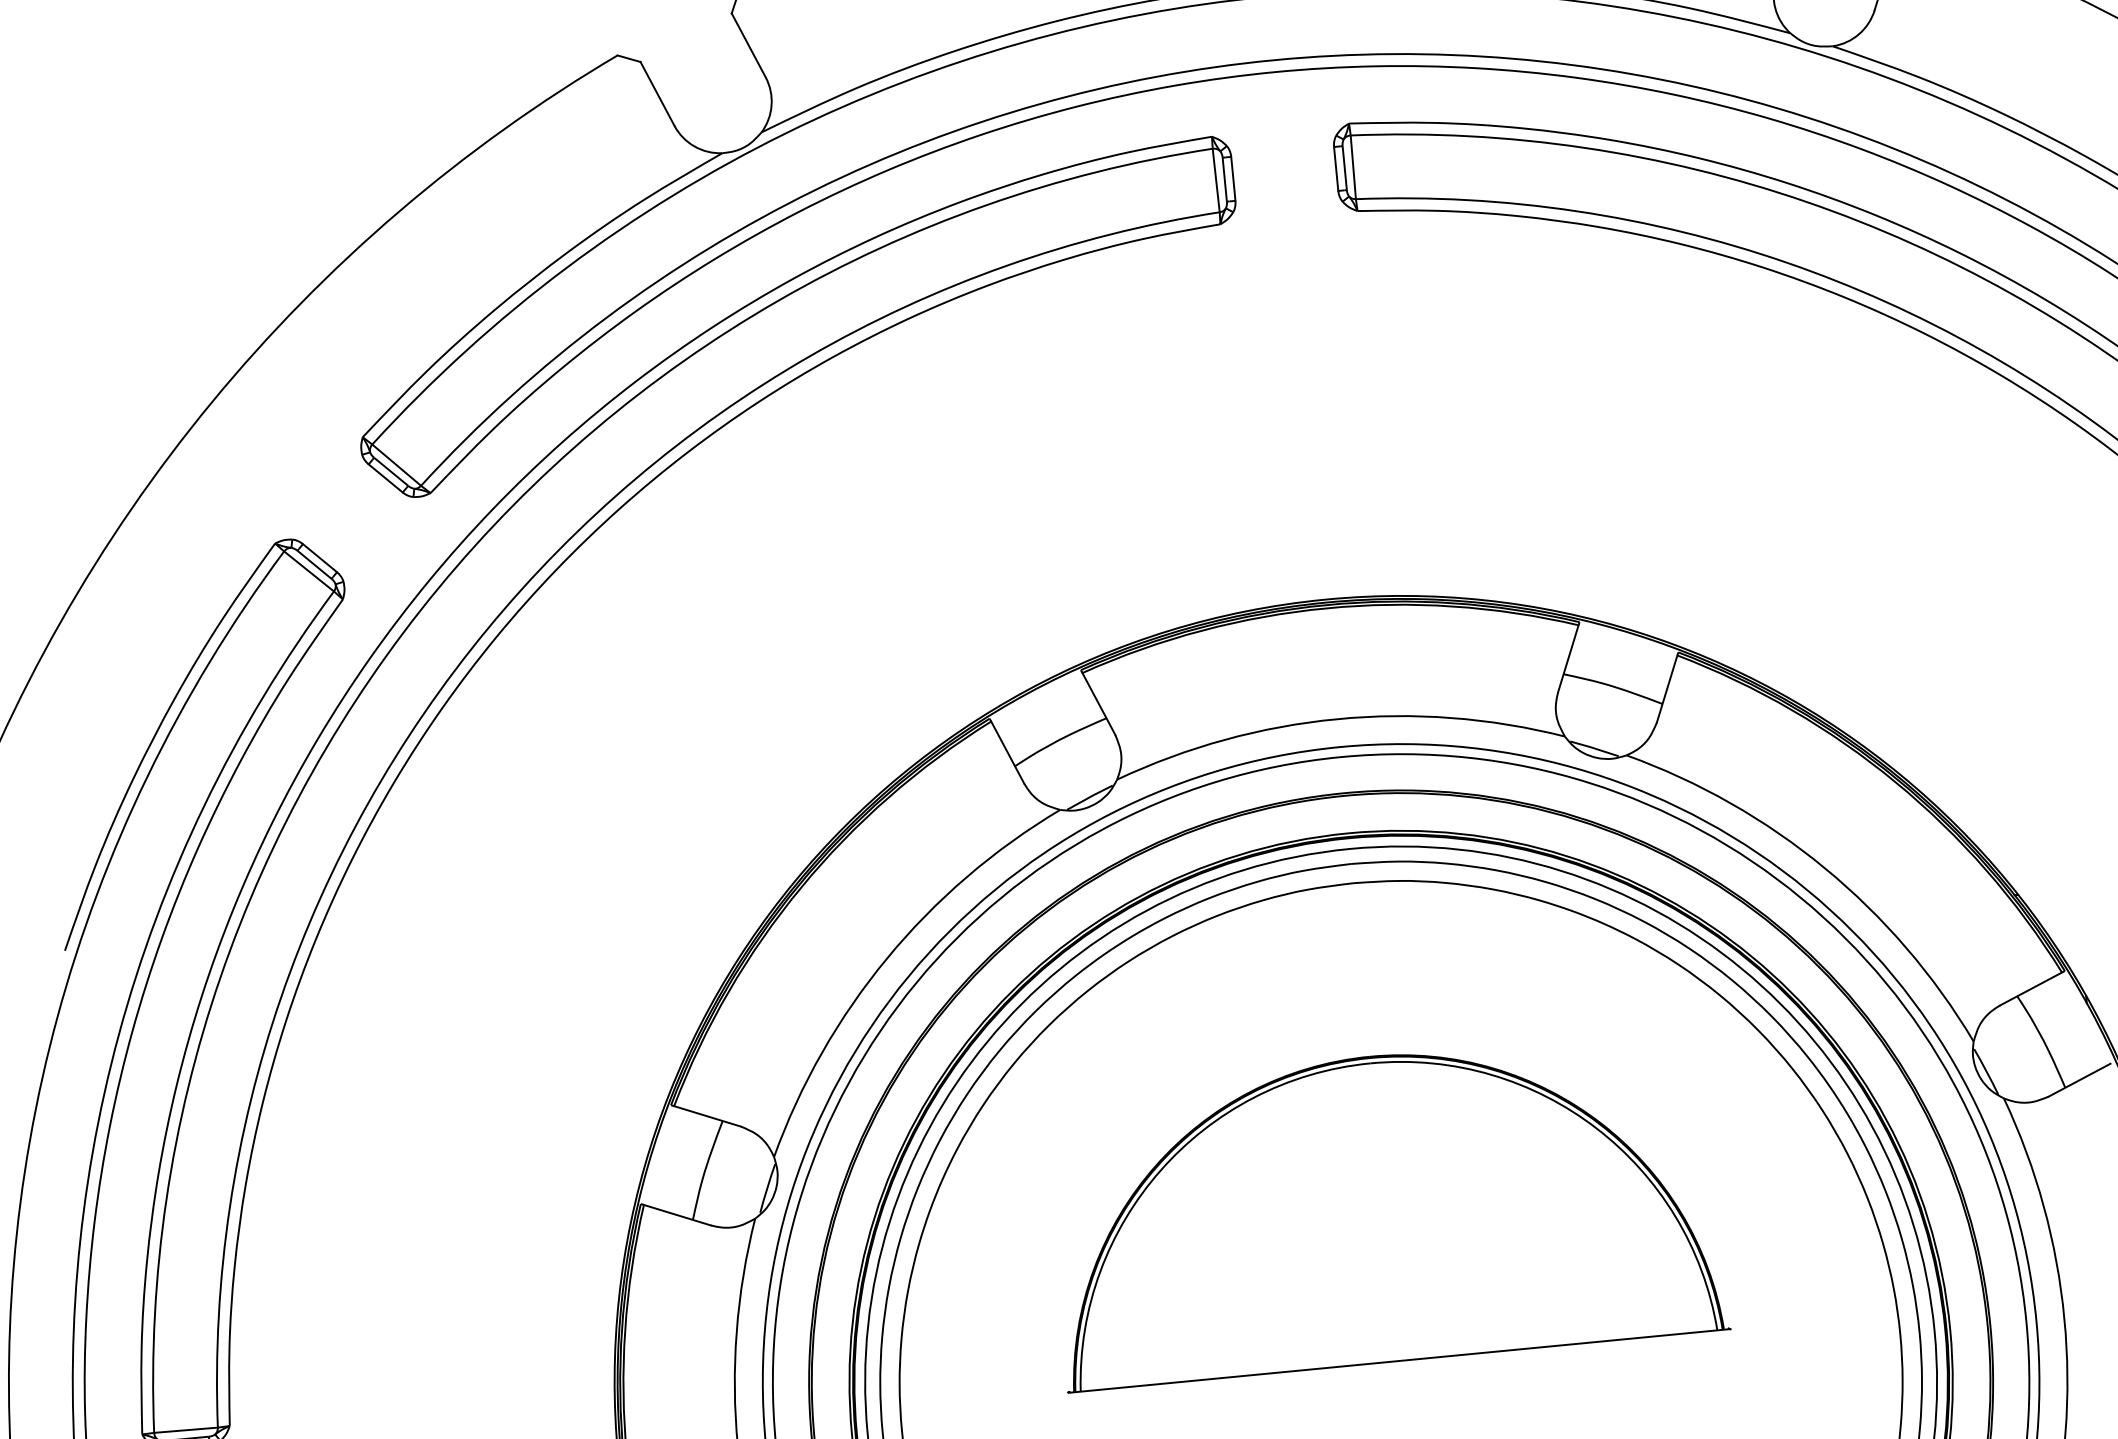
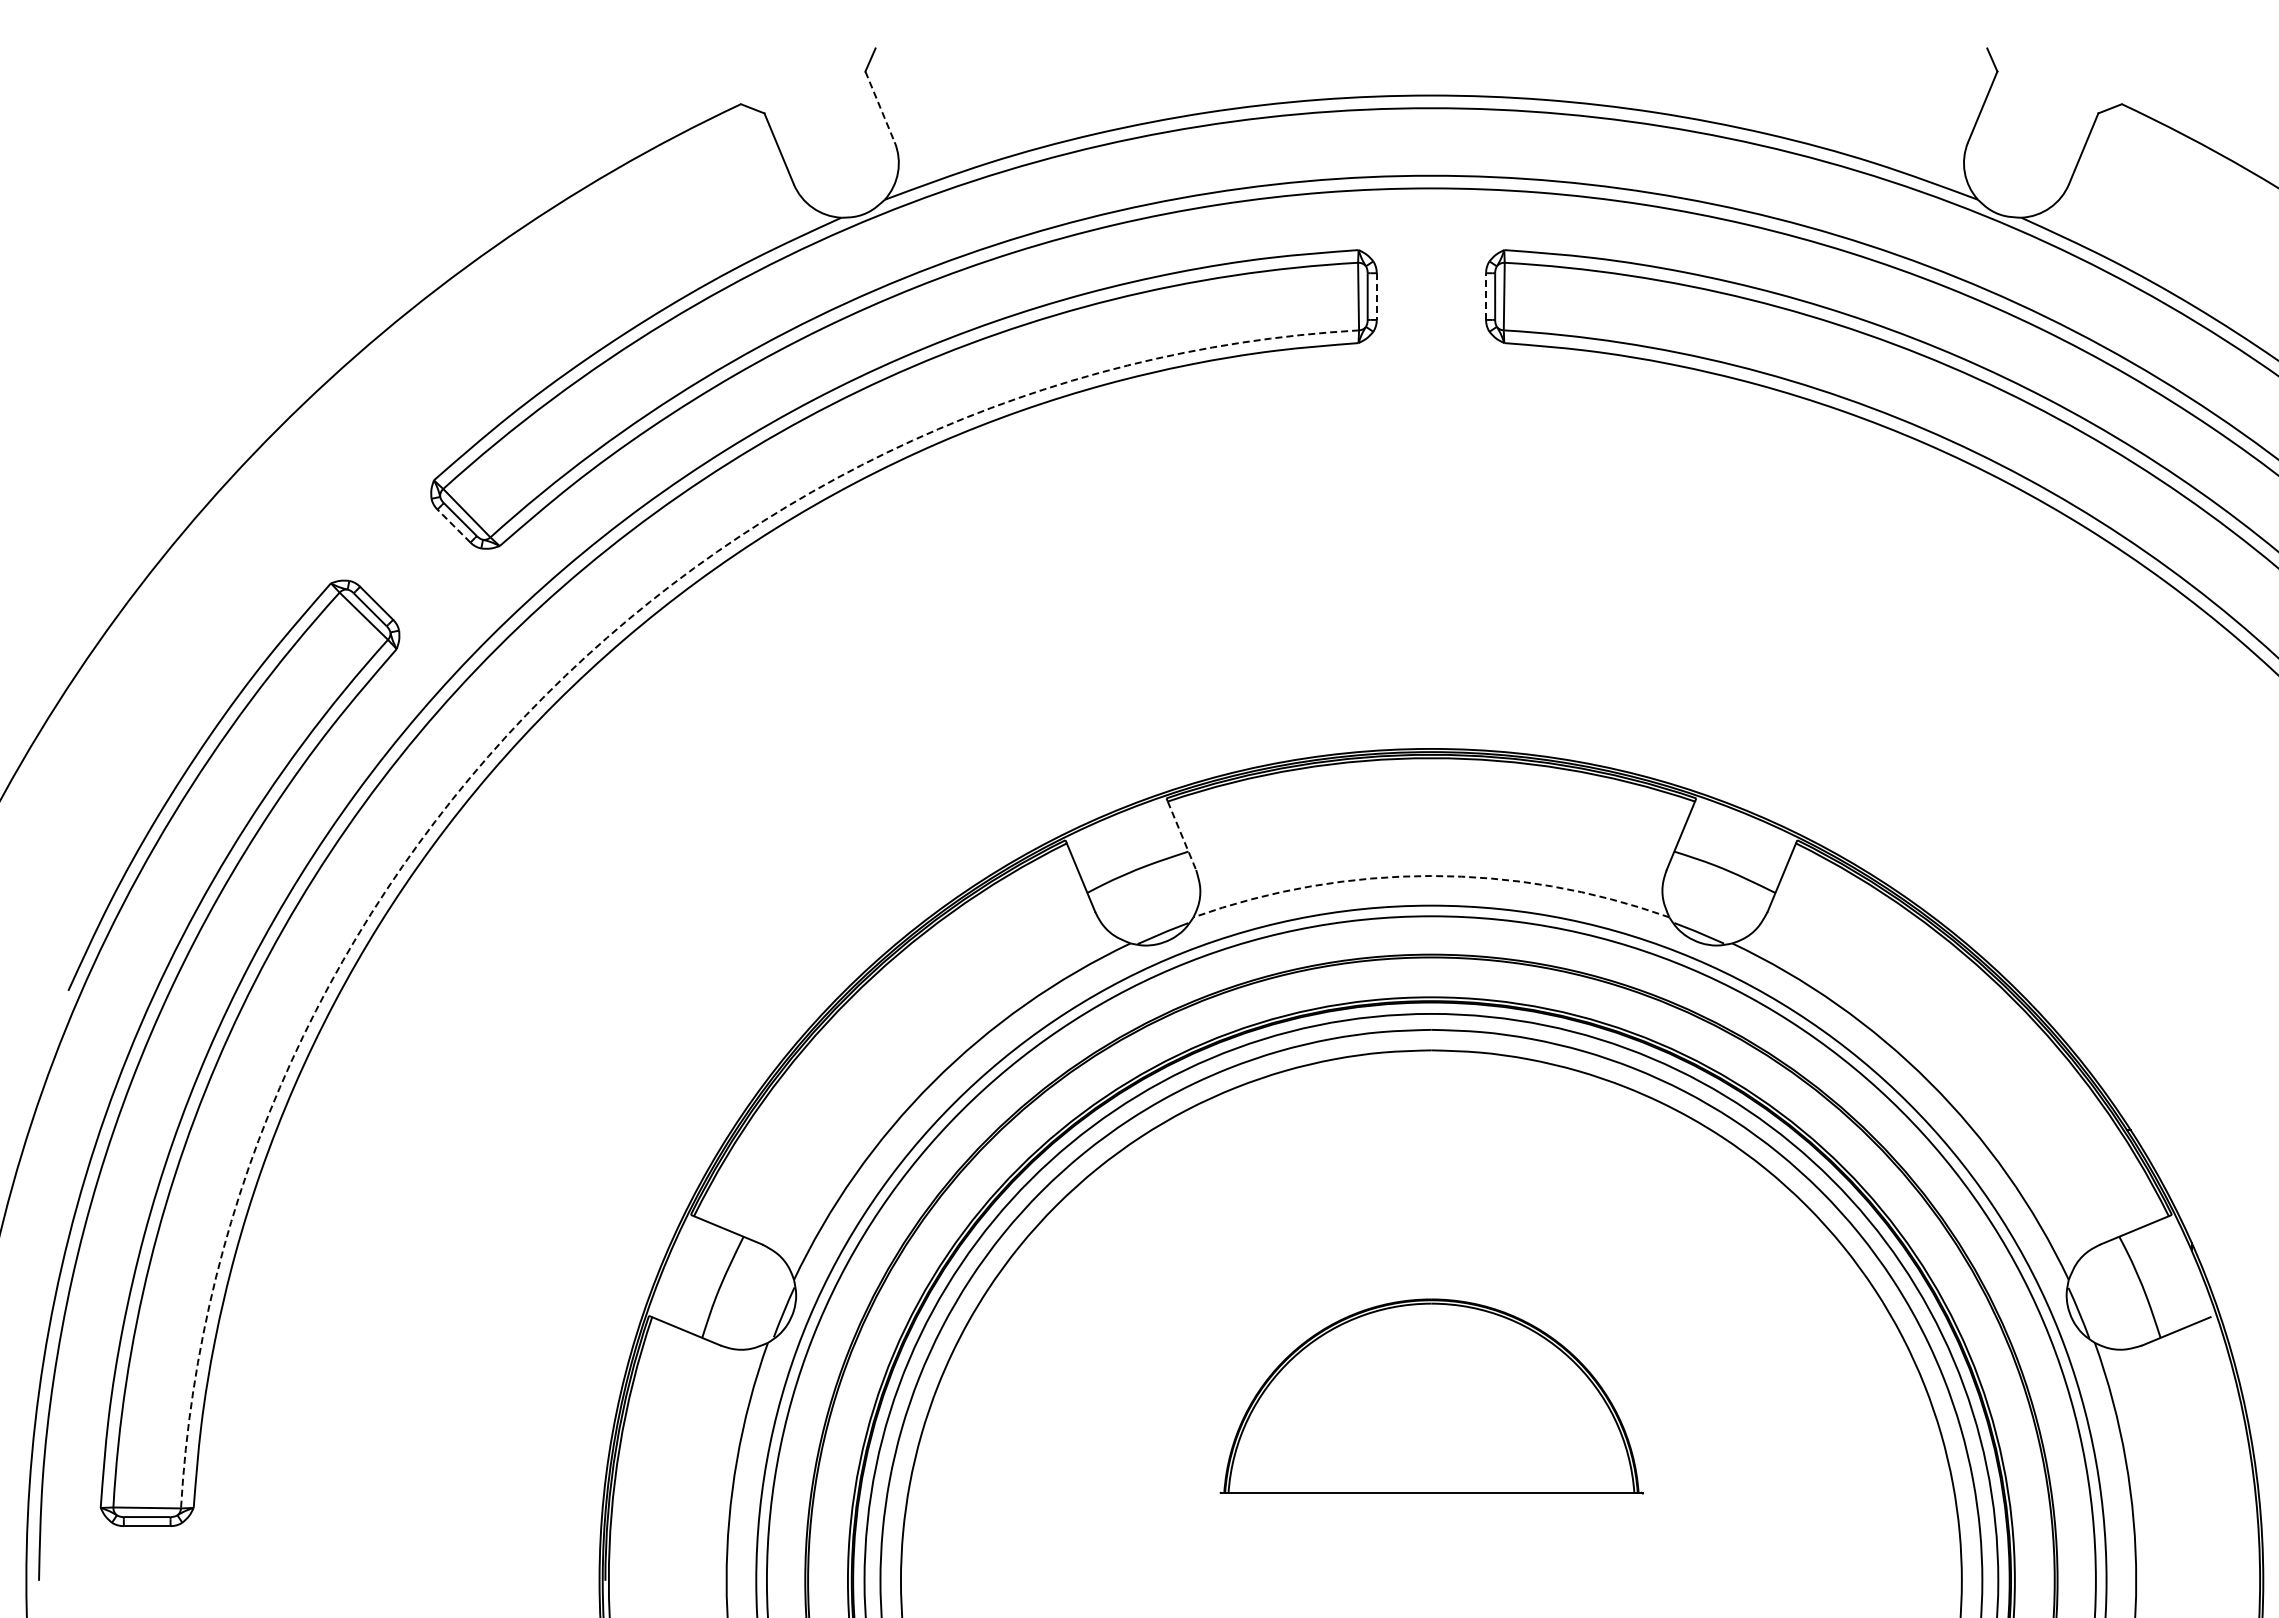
line: (749, 45) -> (880, 107), solid -> dashed
line: (1336, 168) -> (1486, 296), solid -> dashed
line: (1233, 179) -> (1376, 297), solid -> dashed
line: (385, 477) -> (453, 525), solid -> dashed
arc: (487, 629) -> (545, 695), solid -> dashed
line: (1099, 704) -> (1182, 836), solid -> dashed
arc: (1337, 718) -> (1431, 875), solid -> dashed
part: (1384, 1208) -> (1431, 1396), size x0.6

